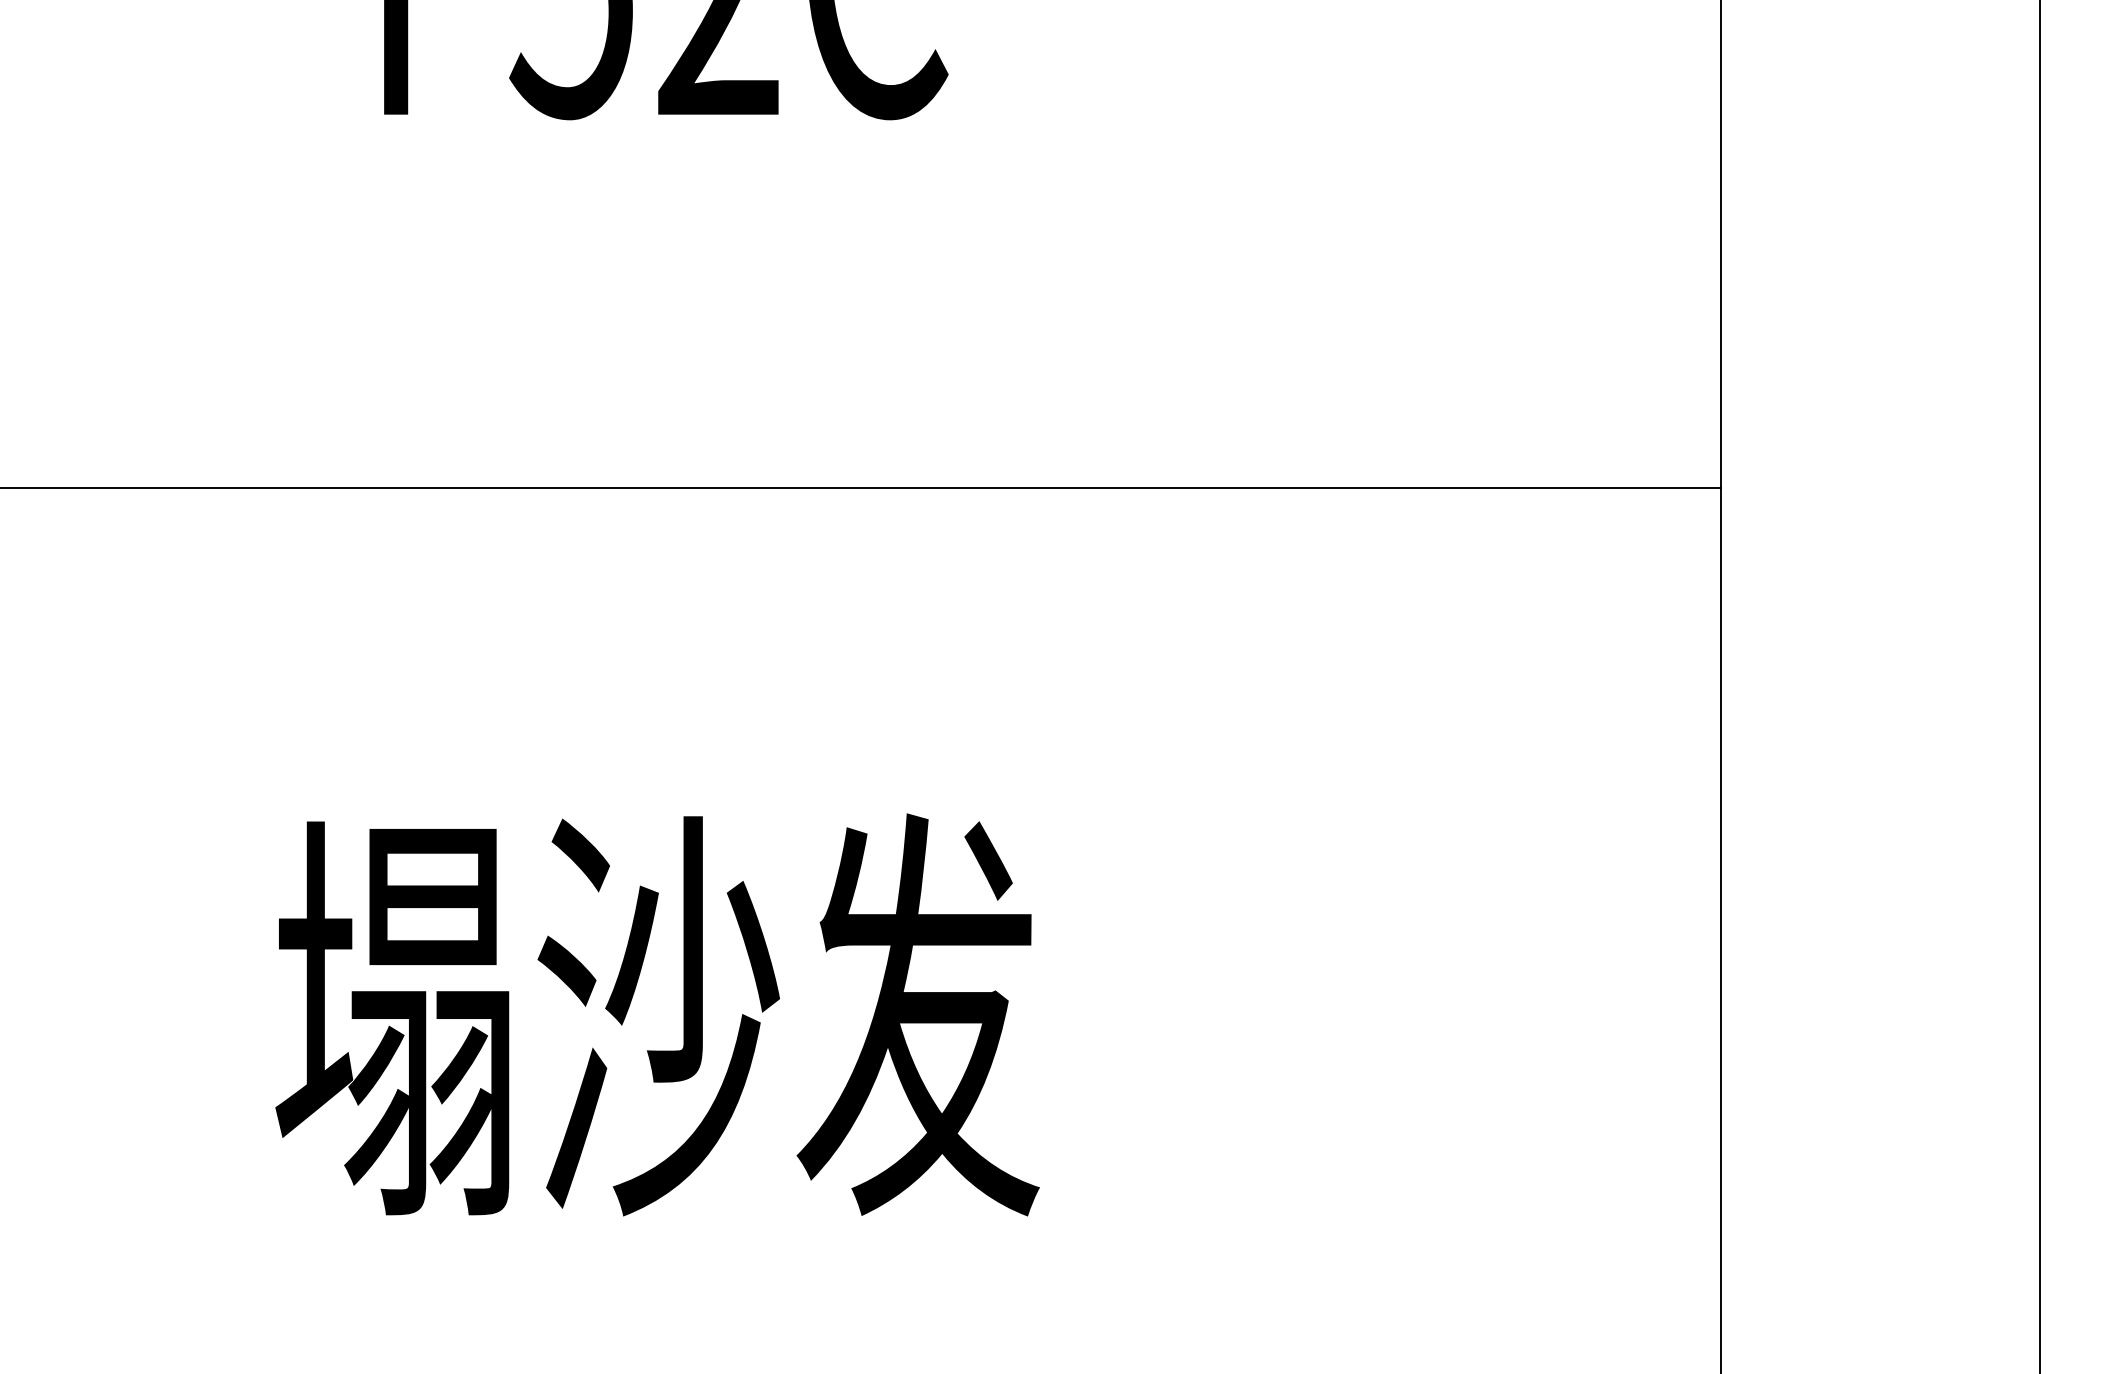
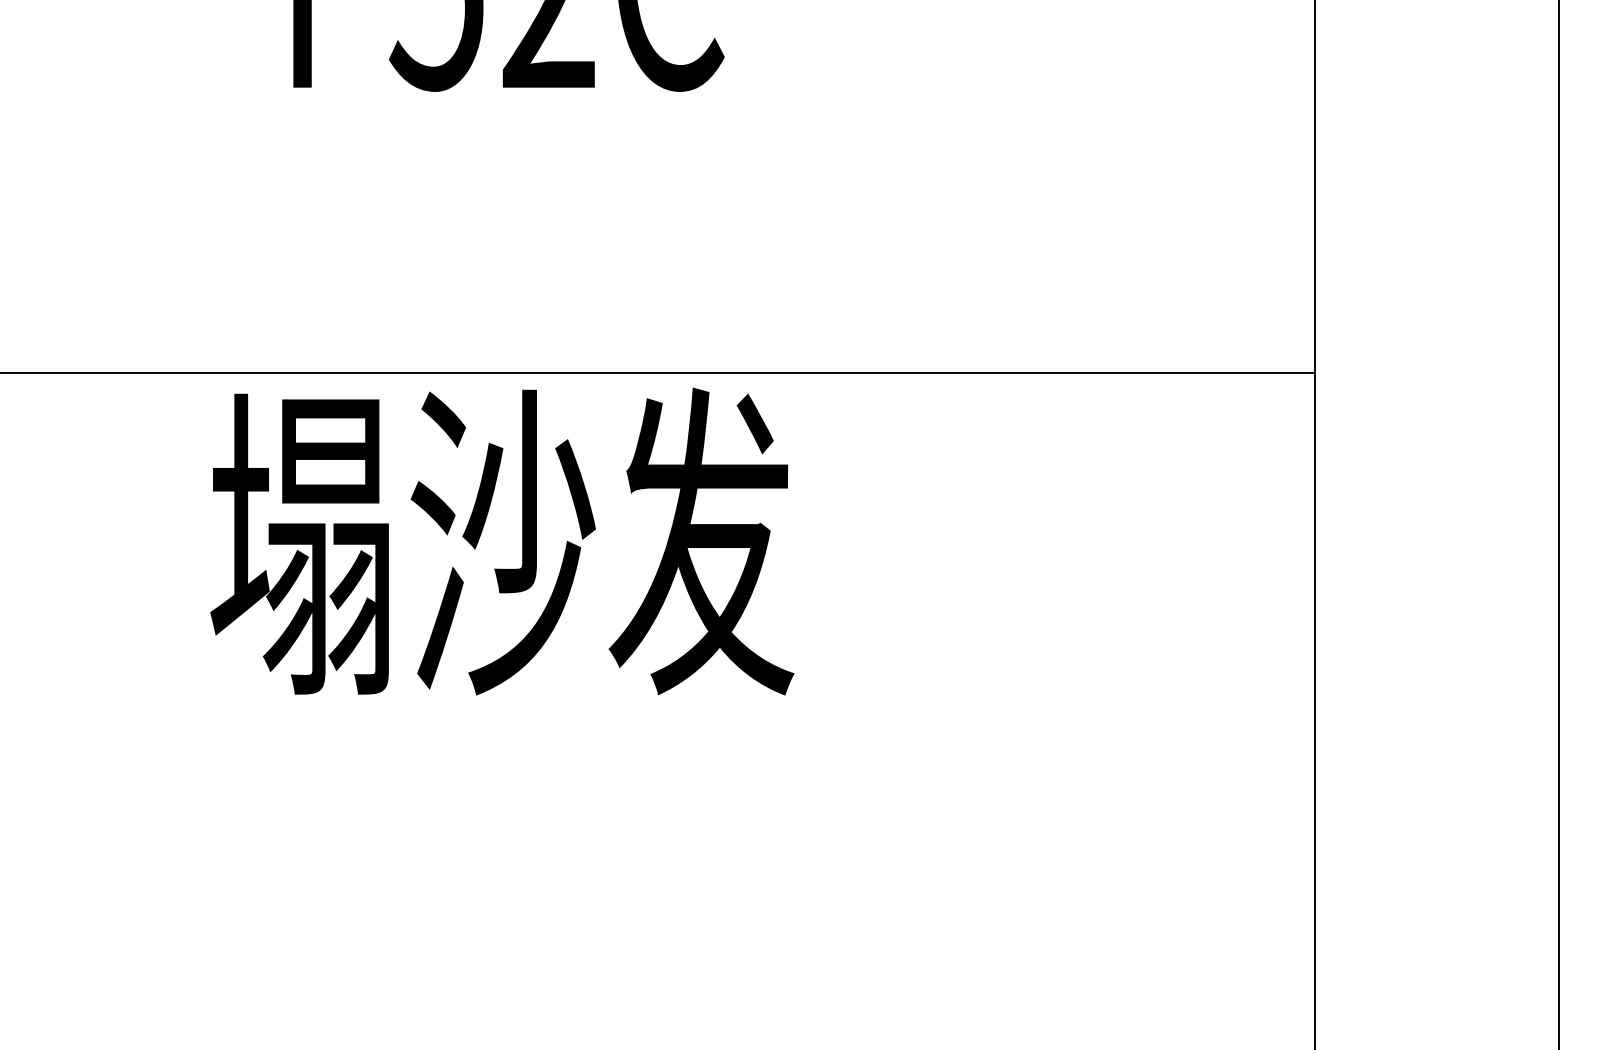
text: (657, 1014) -> (502, 541), moved

